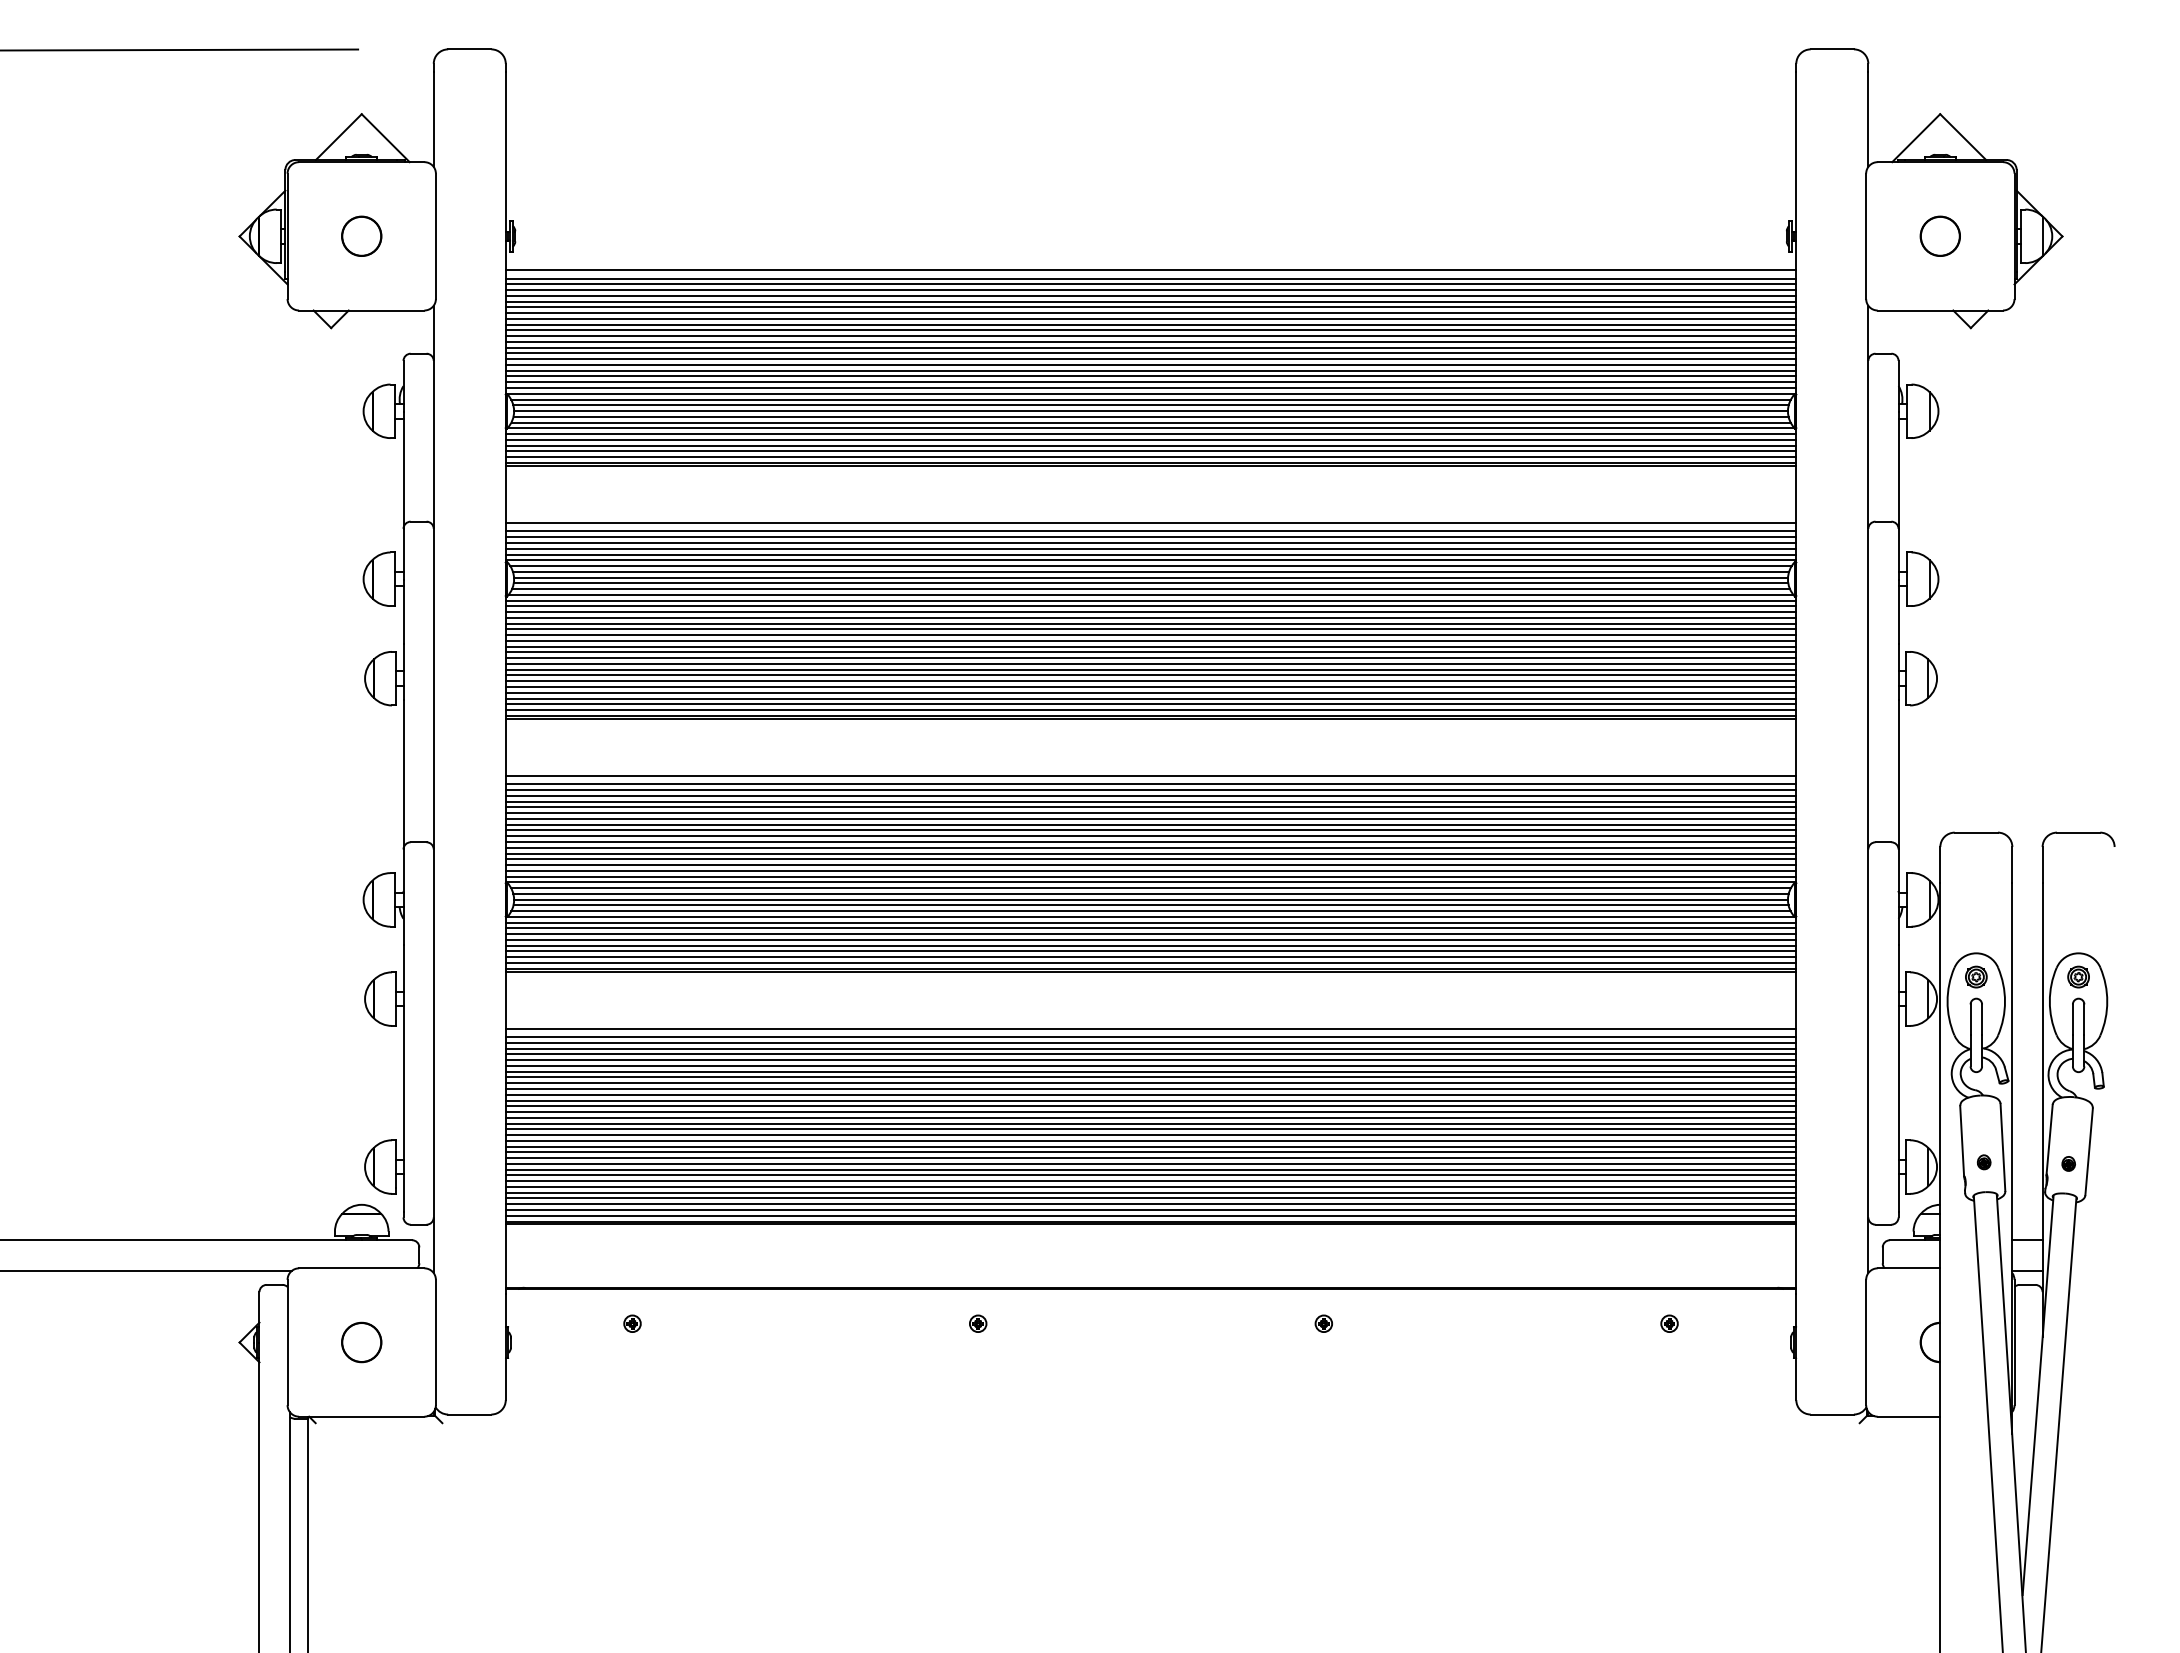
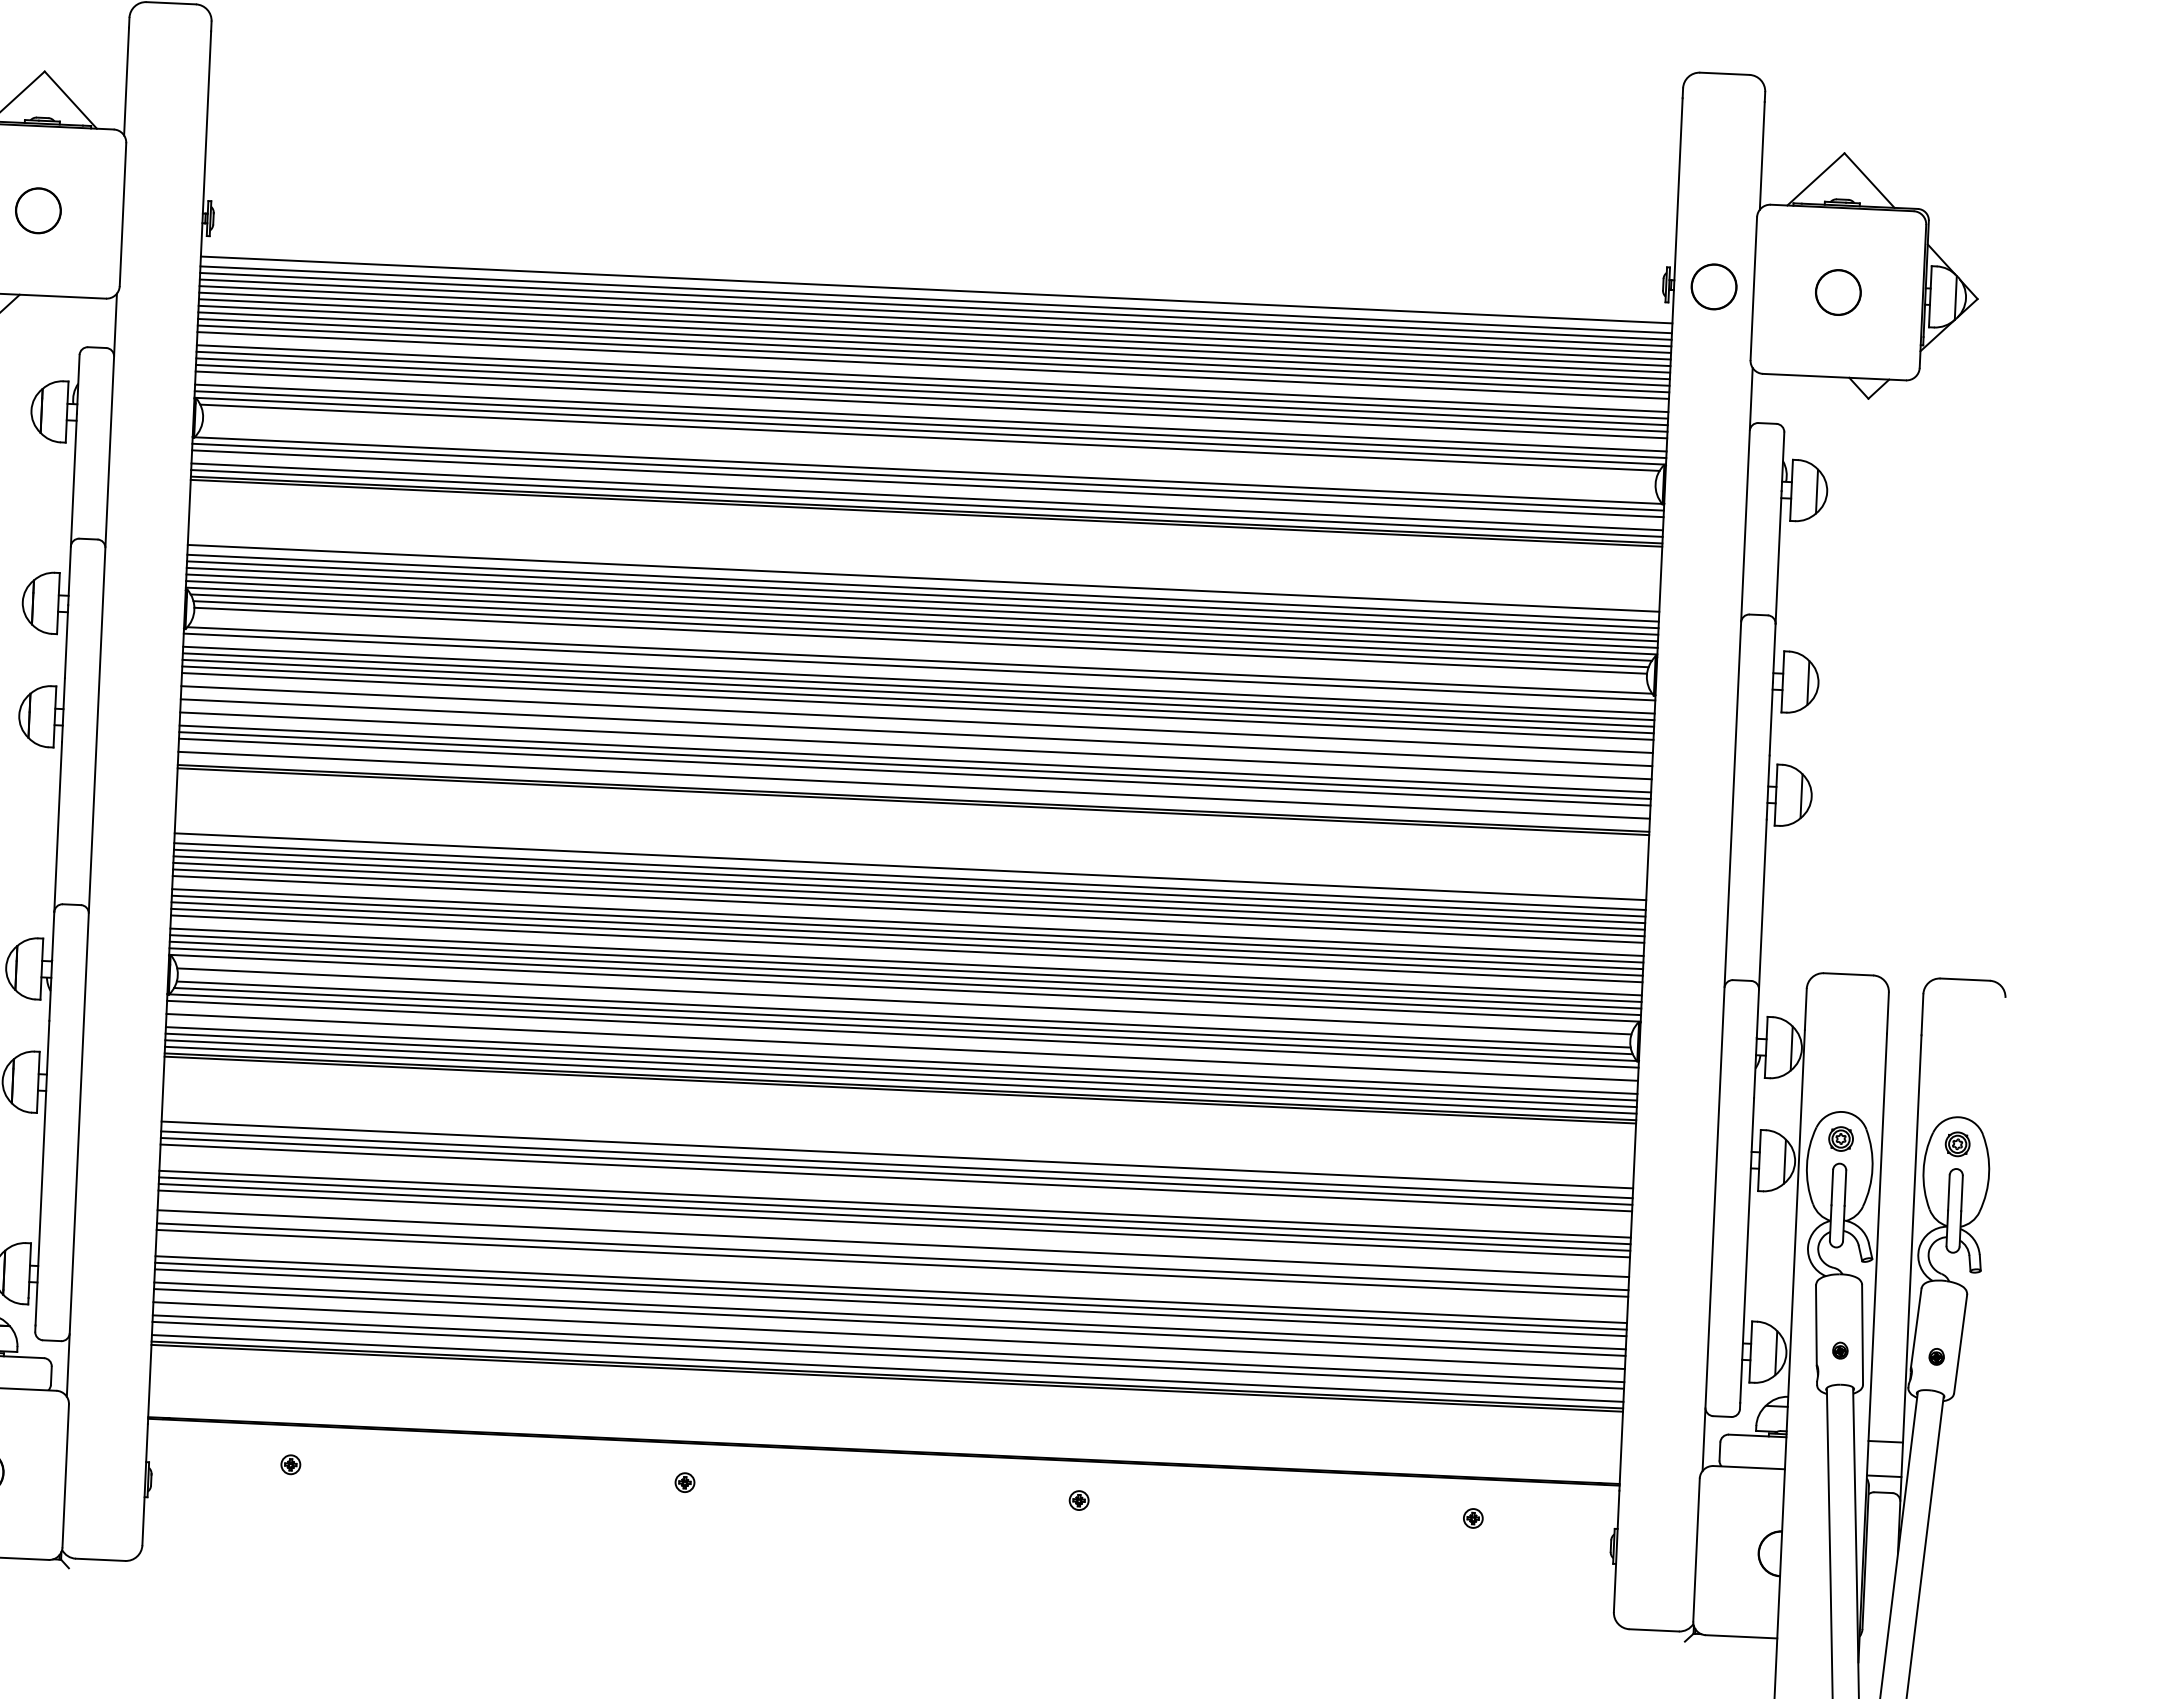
circle: (1830, 235) -> (1713, 285), added
line: (1150, 341) -> (932, 371), removed
line: (1150, 376) -> (930, 411), removed
line: (1150, 405) -> (929, 444), removed
line: (1150, 411) -> (928, 451), removed
line: (1150, 416) -> (928, 457), removed
line: (1150, 422) -> (928, 463), removed
line: (1150, 445) -> (926, 490), removed
line: (1150, 583) -> (919, 647), removed
line: (1150, 589) -> (919, 654), removed
line: (1150, 606) -> (918, 673), removed
line: (1150, 640) -> (916, 712), removed
line: (1150, 652) -> (916, 726), removed
line: (1150, 663) -> (915, 738), removed
line: (1150, 675) -> (915, 752), removed
line: (1150, 698) -> (913, 778), removed
line: (1150, 710) -> (913, 792), removed
line: (1150, 818) -> (907, 915), removed
line: (1150, 853) -> (905, 955), removed
line: (1150, 888) -> (904, 995), removed
line: (1150, 899) -> (903, 1007), removed
line: (1150, 928) -> (901, 1040), removed
line: (1150, 939) -> (901, 1053), removed
line: (1150, 1054) -> (895, 1184), removed
line: (1150, 1060) -> (895, 1191), removed
line: (1150, 1065) -> (894, 1197), removed
line: (1150, 1094) -> (893, 1230), removed
line: (1150, 1100) -> (893, 1237), removed
line: (1150, 1112) -> (892, 1250), removed
line: (1150, 1129) -> (891, 1270), removed
line: (1150, 1135) -> (891, 1276), removed
line: (1150, 1140) -> (890, 1282), removed
line: (1150, 1163) -> (889, 1308), removed
line: (1150, 1181) -> (888, 1329), removed
line: (1150, 1192) -> (888, 1341), removed
line: (1150, 1210) -> (887, 1362), removed

